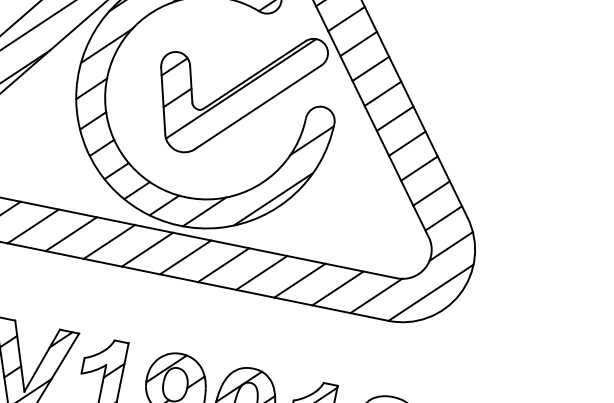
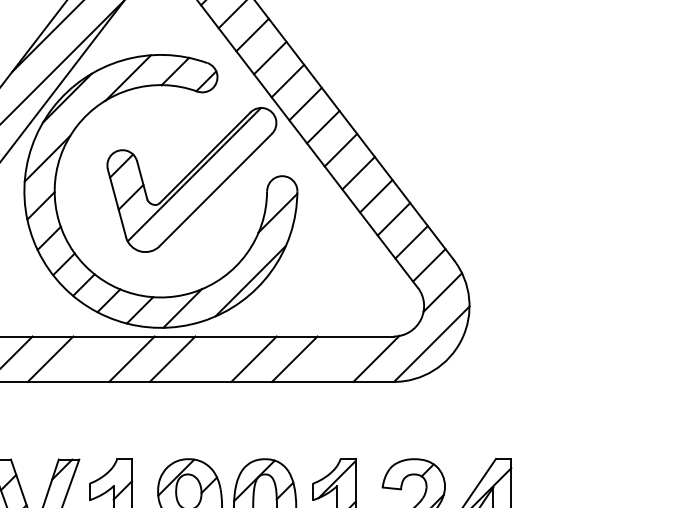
line: (109, 241) -> (91, 358), removed
line: (224, 264) -> (213, 358), removed
line: (338, 287) -> (335, 358), removed

